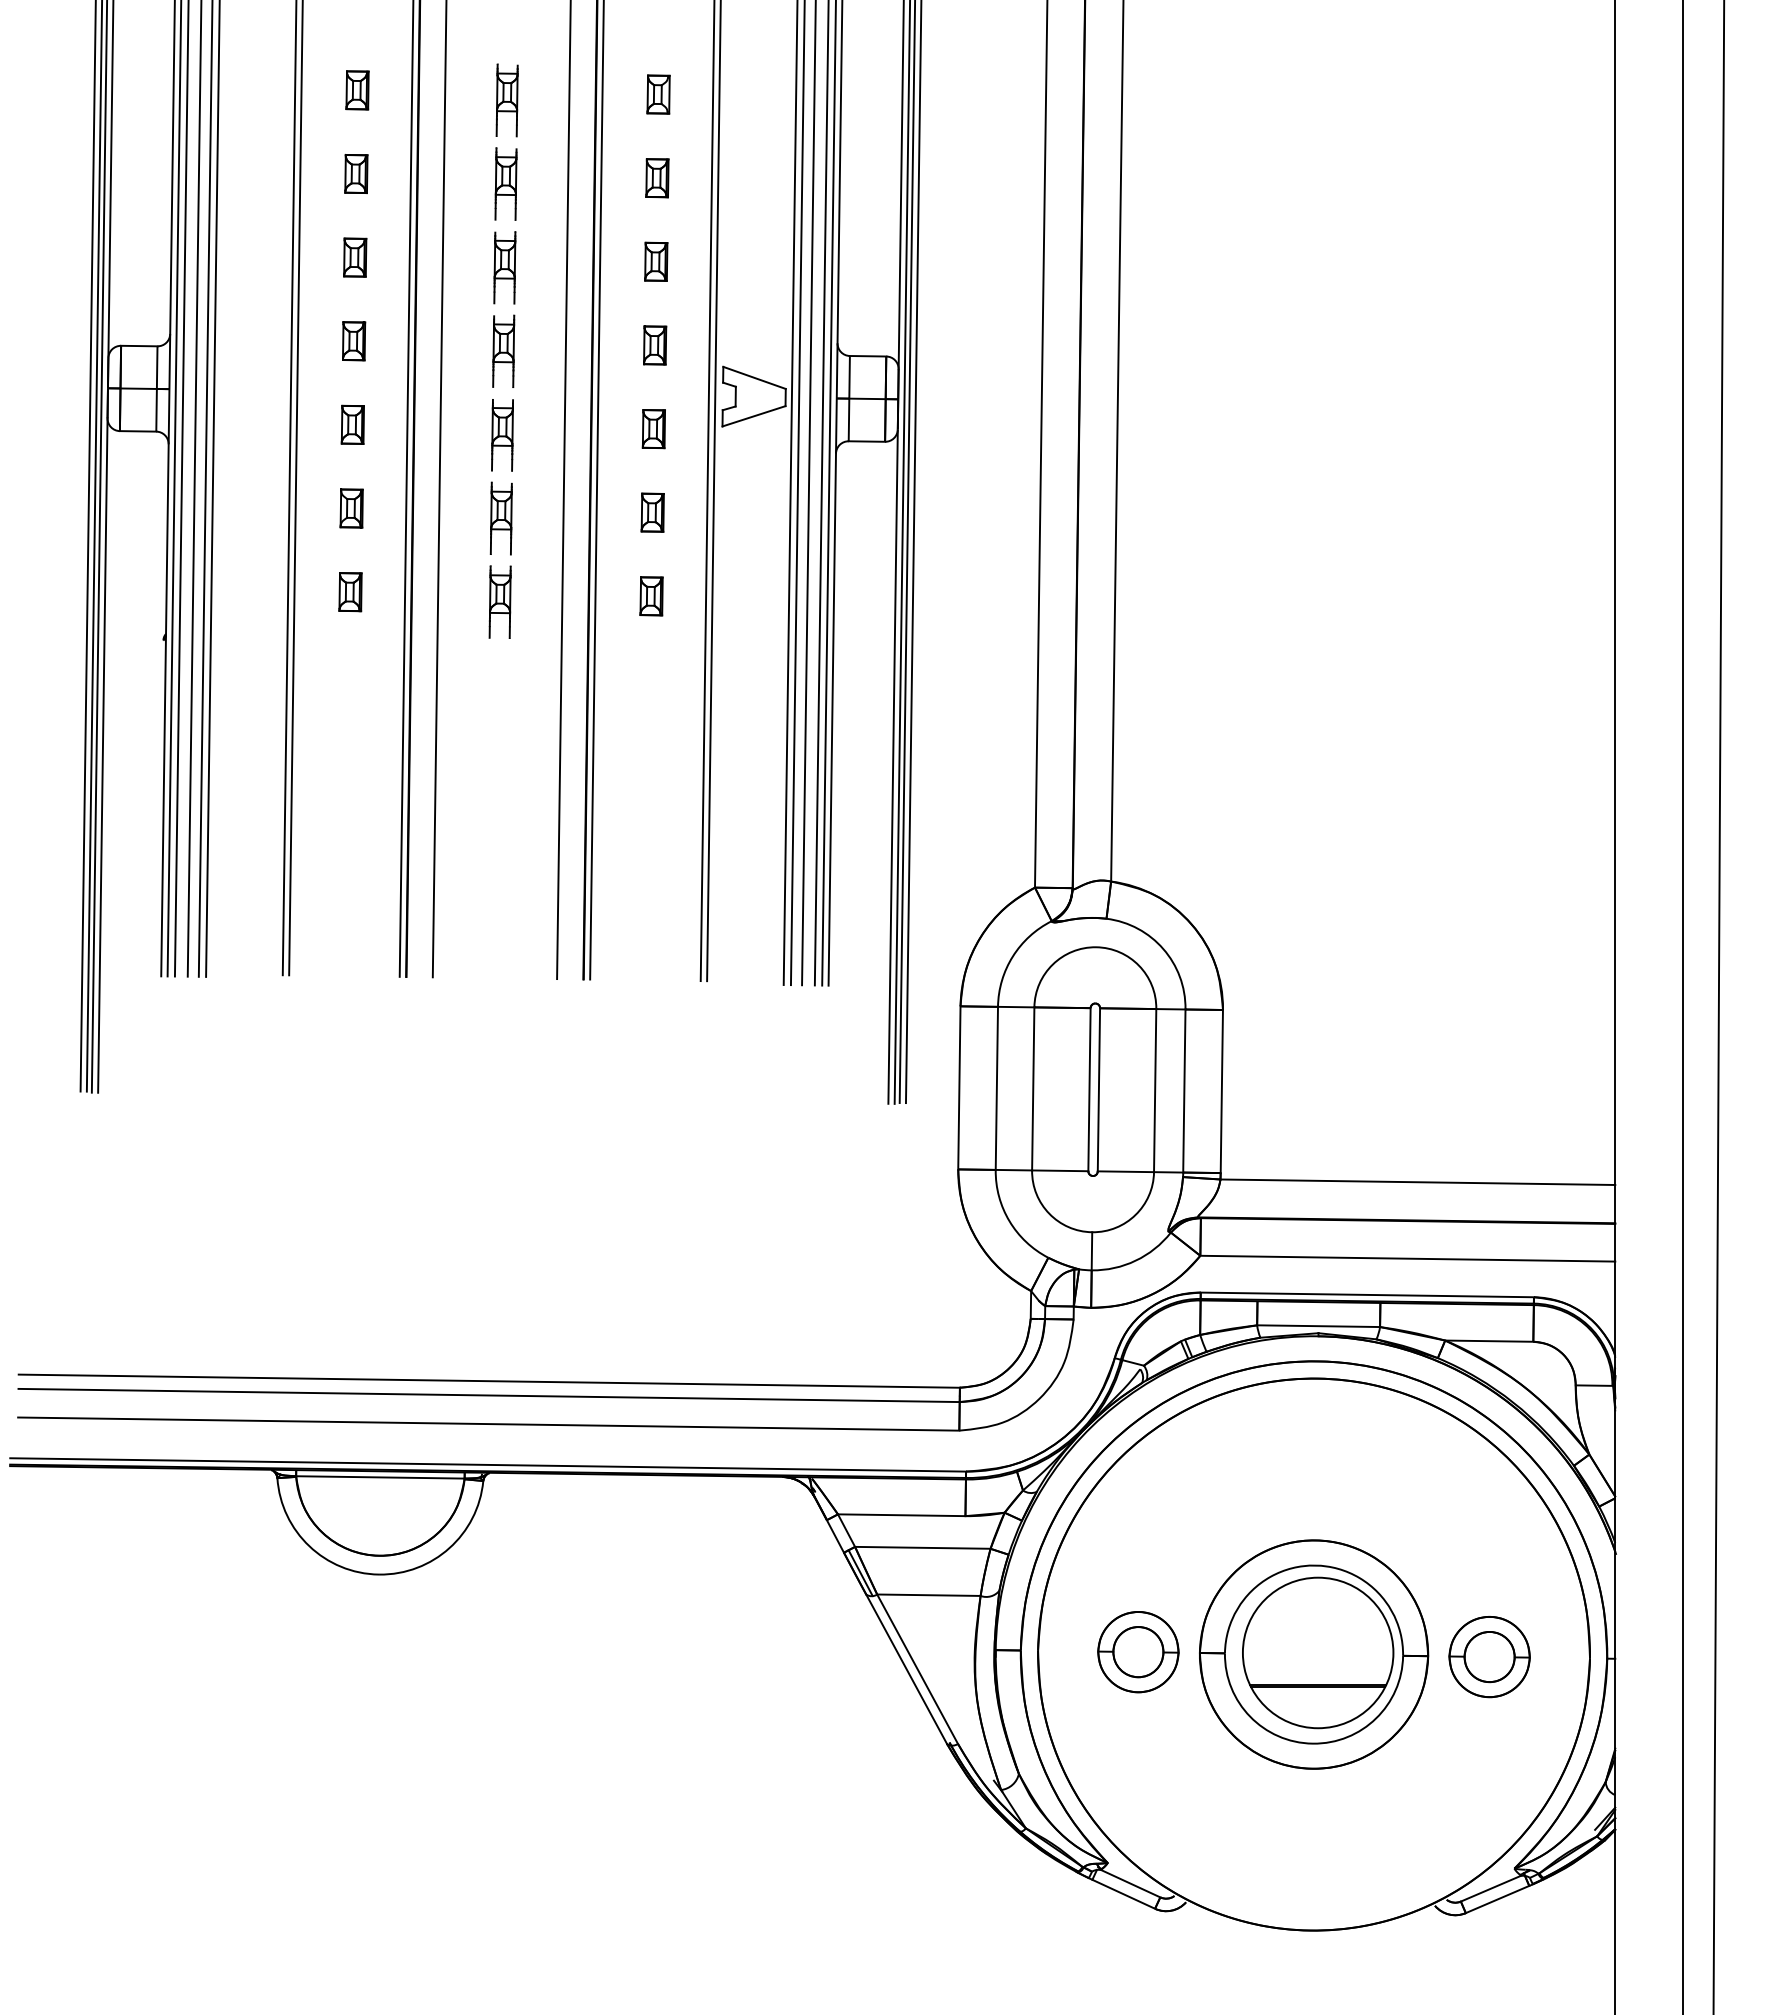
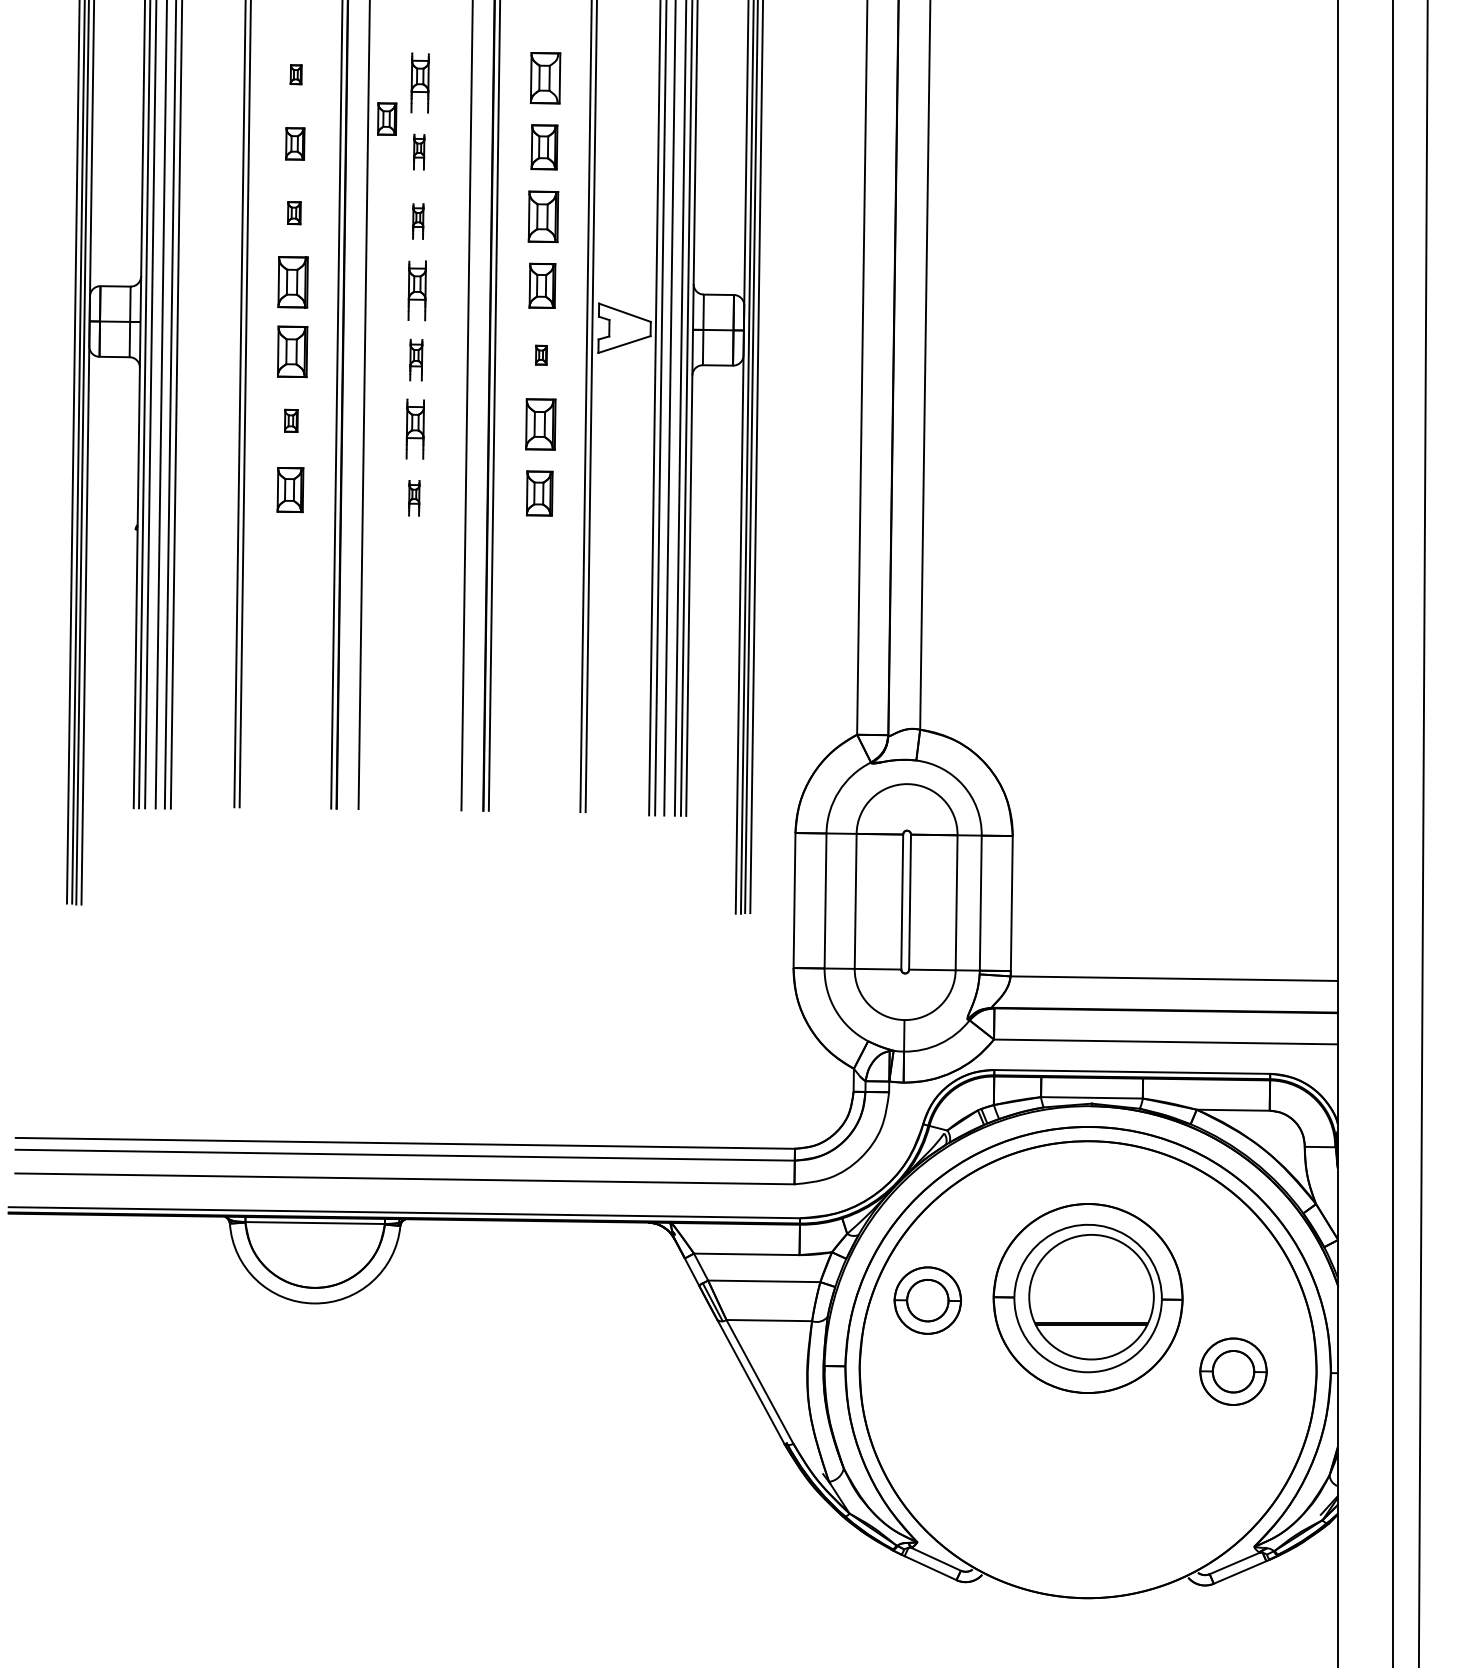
part: (357, 90) -> (296, 74), size x0.6
part: (658, 94) -> (545, 78), size x1.6
part: (467, 143) -> (387, 118), added
part: (657, 178) -> (544, 147), size x1.4
part: (505, 183) -> (418, 151), size x0.6
part: (355, 257) -> (294, 213), size x0.7
part: (656, 261) -> (543, 216), size x1.6
part: (504, 267) -> (417, 221), size x0.6
part: (354, 341) -> (293, 282), size x1.6
part: (655, 345) -> (542, 285), size x1.4
part: (352, 424) -> (292, 351), size x1.6
part: (653, 429) -> (541, 355), size x0.6
part: (502, 435) -> (416, 360), size x0.7
part: (351, 508) -> (291, 420), size x0.7
part: (652, 512) -> (540, 424), size x1.6
part: (350, 592) -> (290, 490), size x1.4
part: (651, 596) -> (539, 493), size x1.4
part: (499, 601) -> (413, 497), size x0.6
part: (1138, 1652) -> (927, 1300), moved
part: (1314, 1654) -> (1088, 1298), moved

